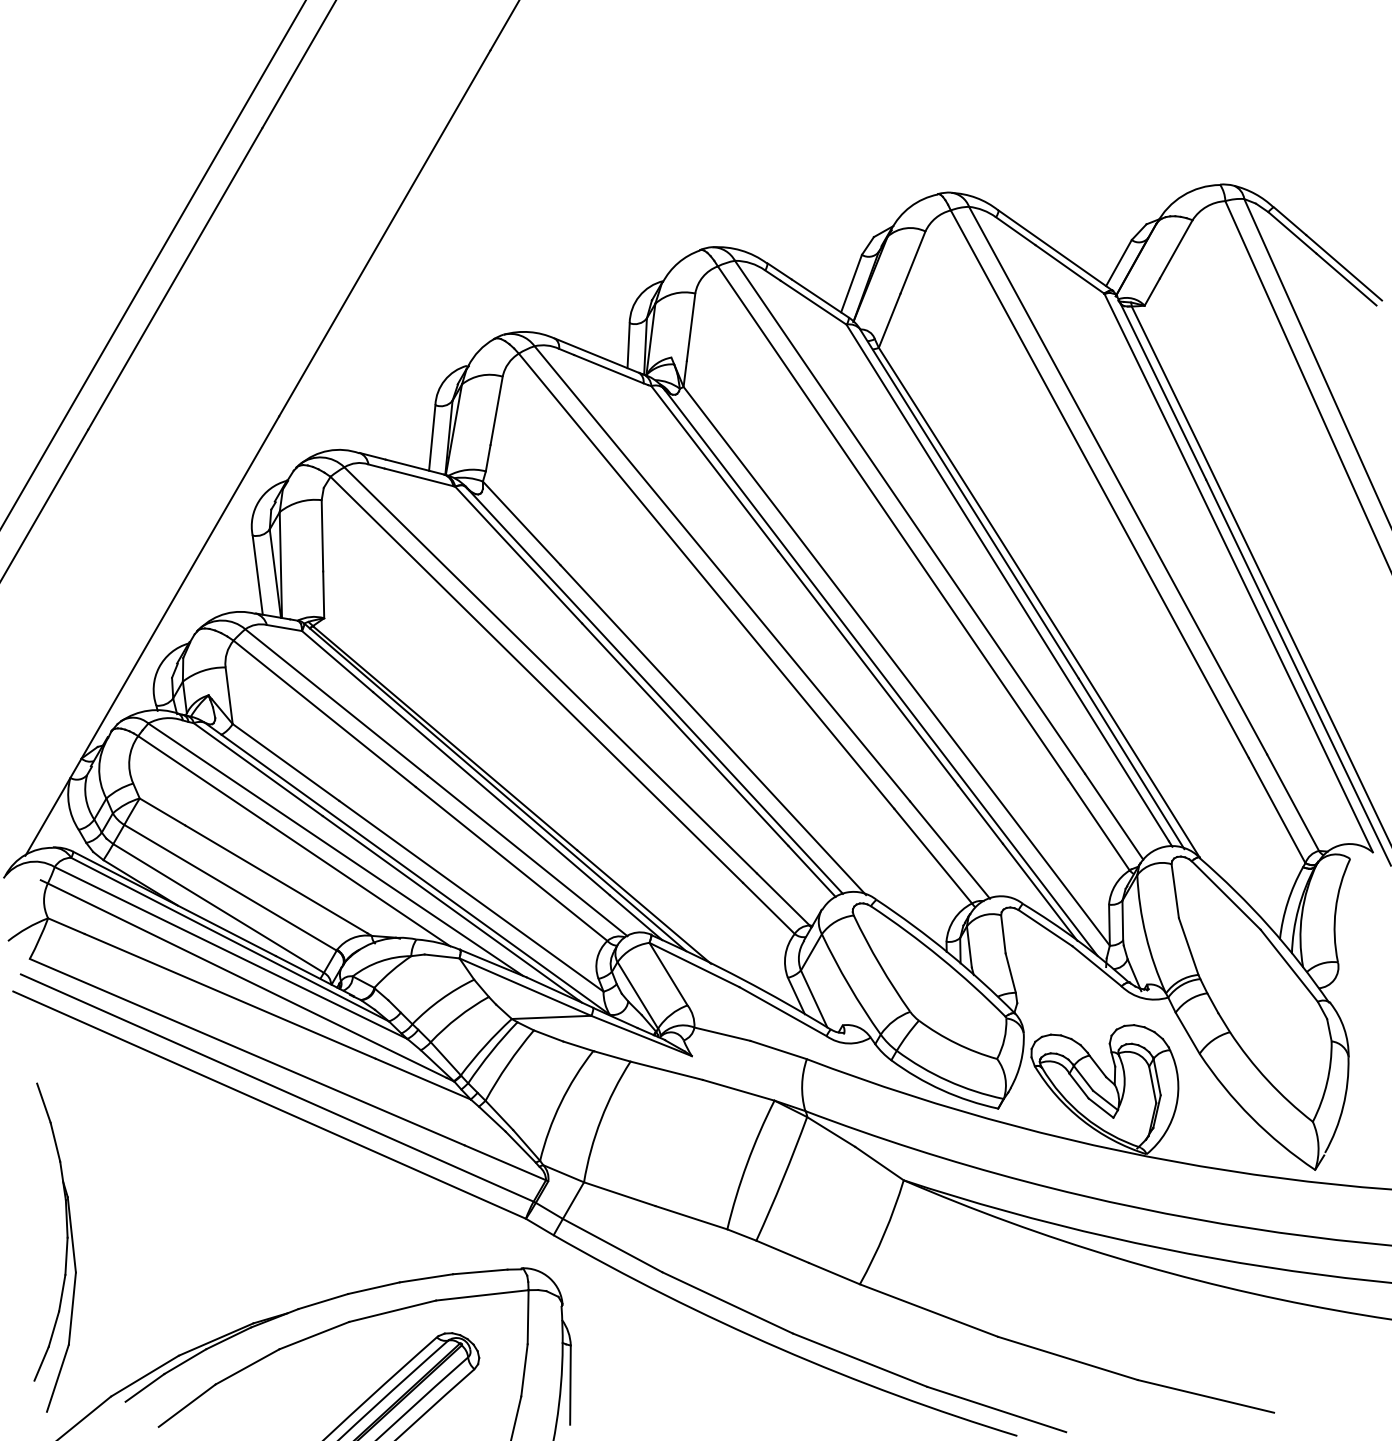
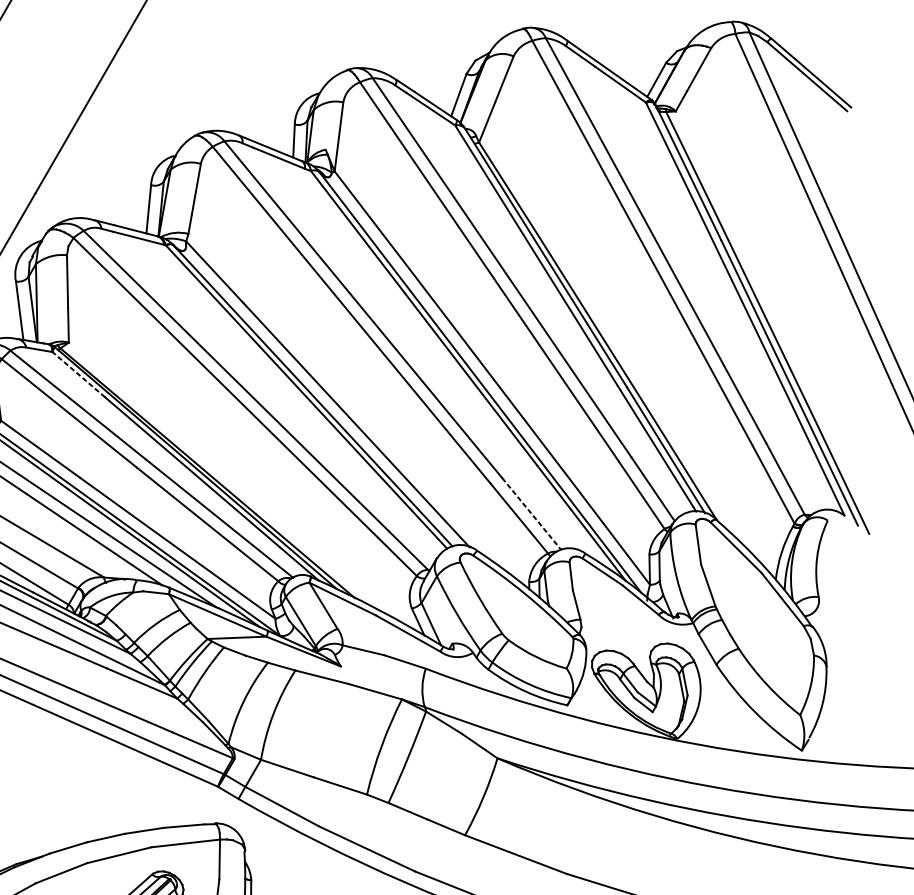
line: (337, 661) -> (78, 374), solid -> dashed
line: (950, 850) -> (532, 514), solid -> dashed

